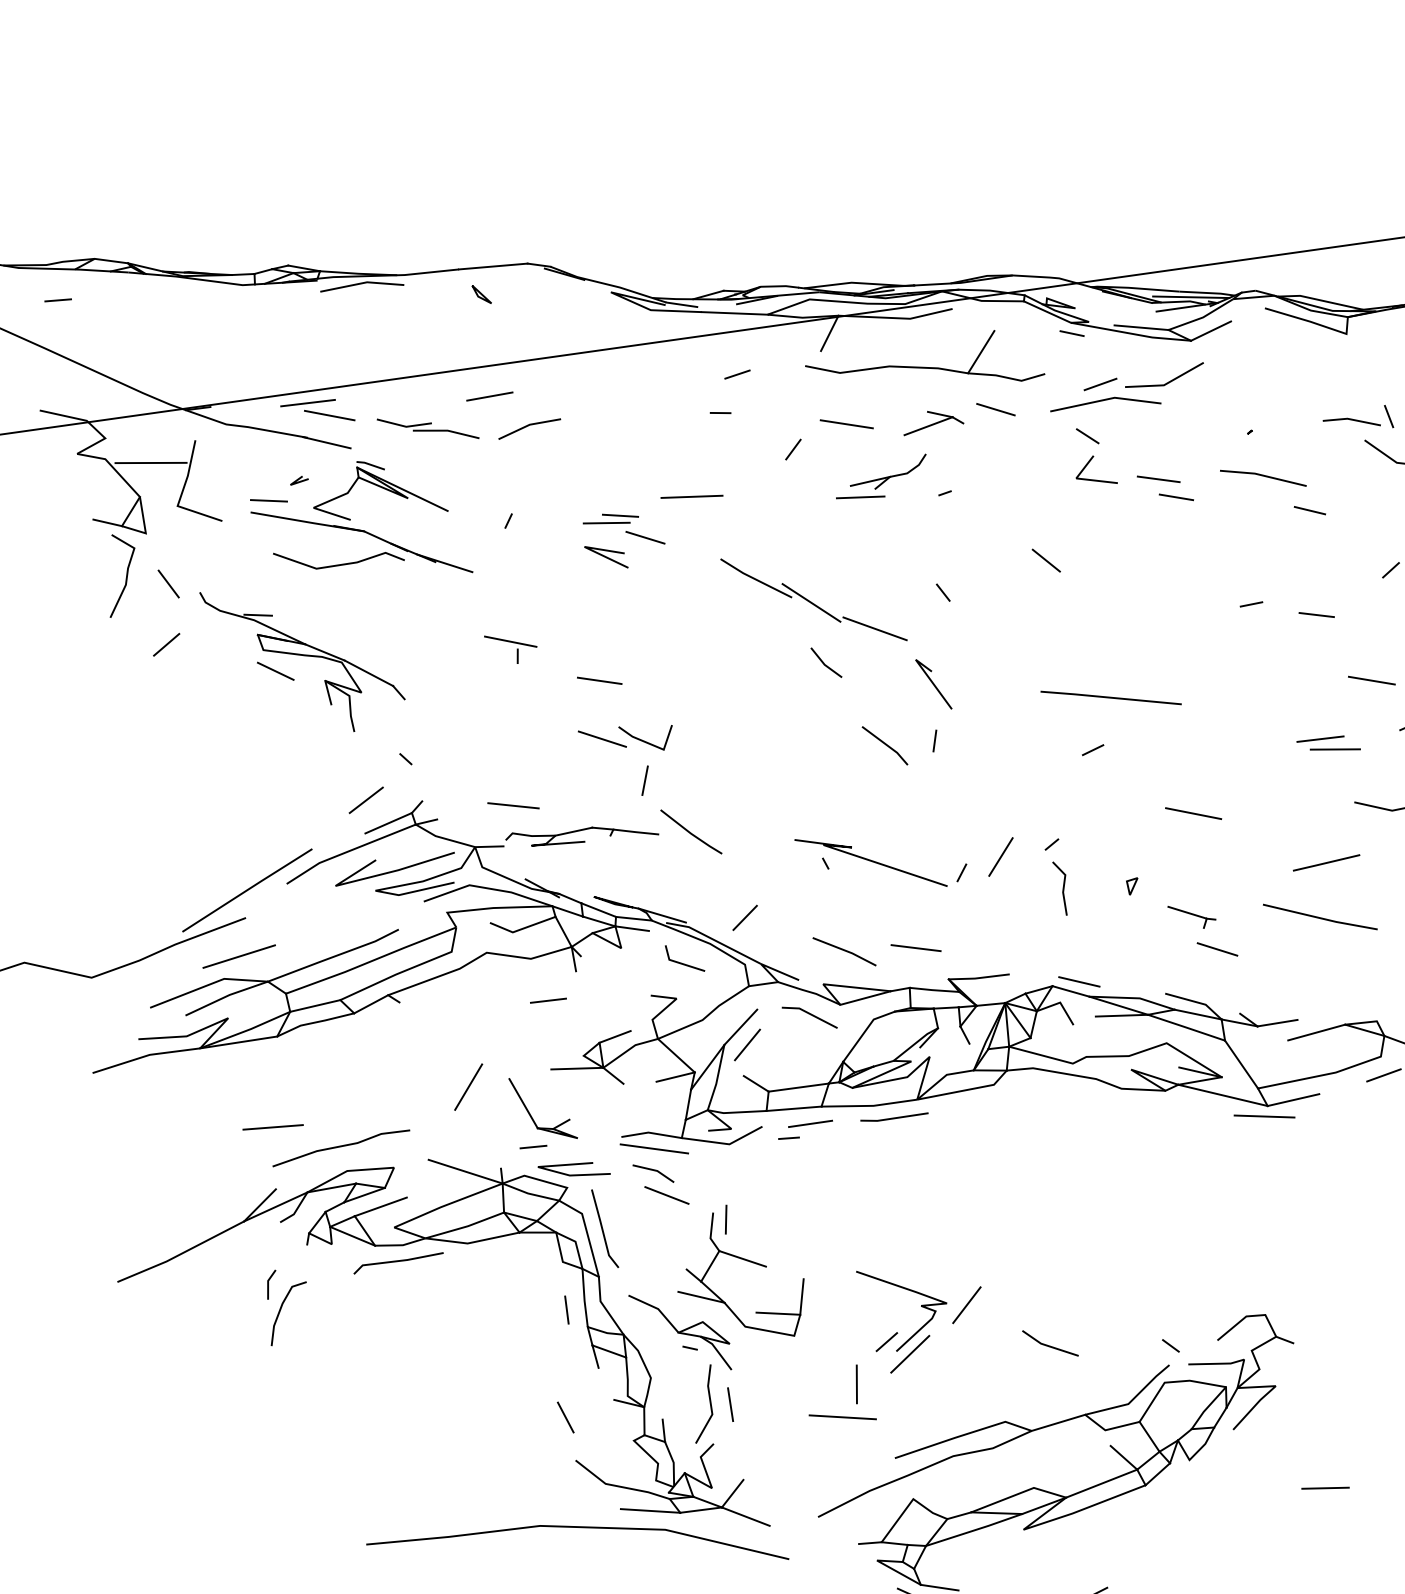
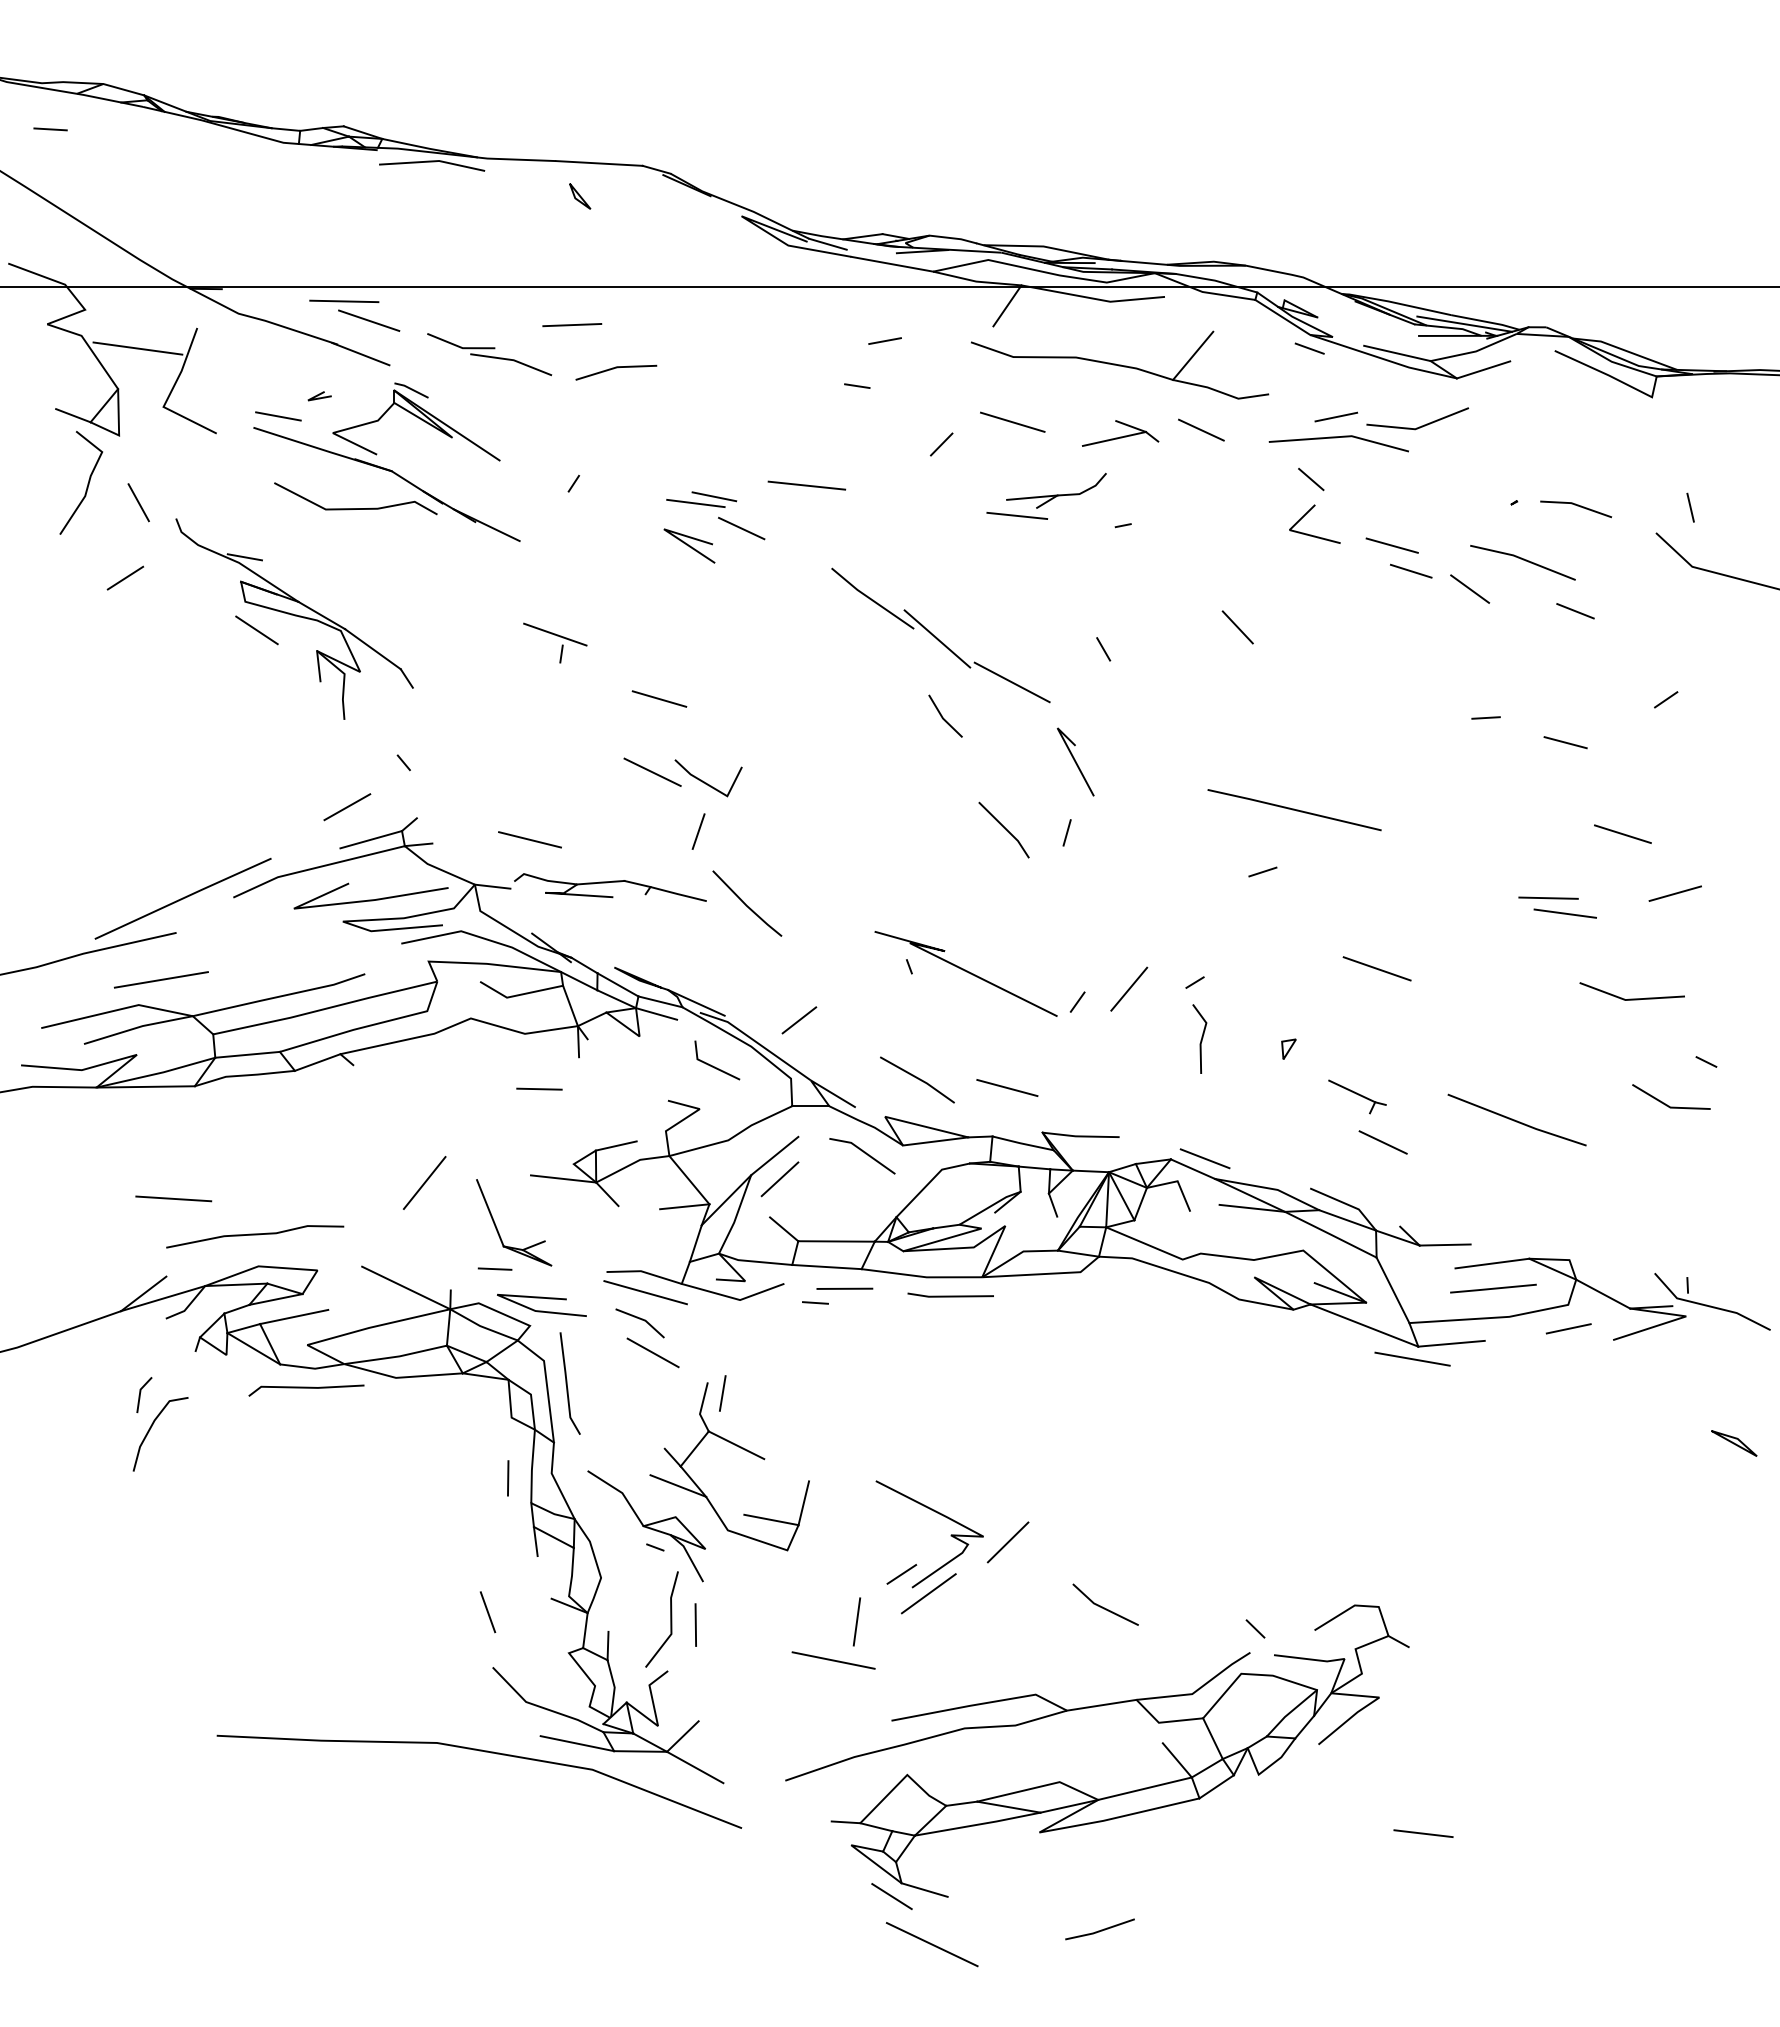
line: (1352, 420) -> (1577, 506), moved
line: (1224, 504) -> (1470, 588), added
line: (1326, 862) -> (1493, 1288), moved

